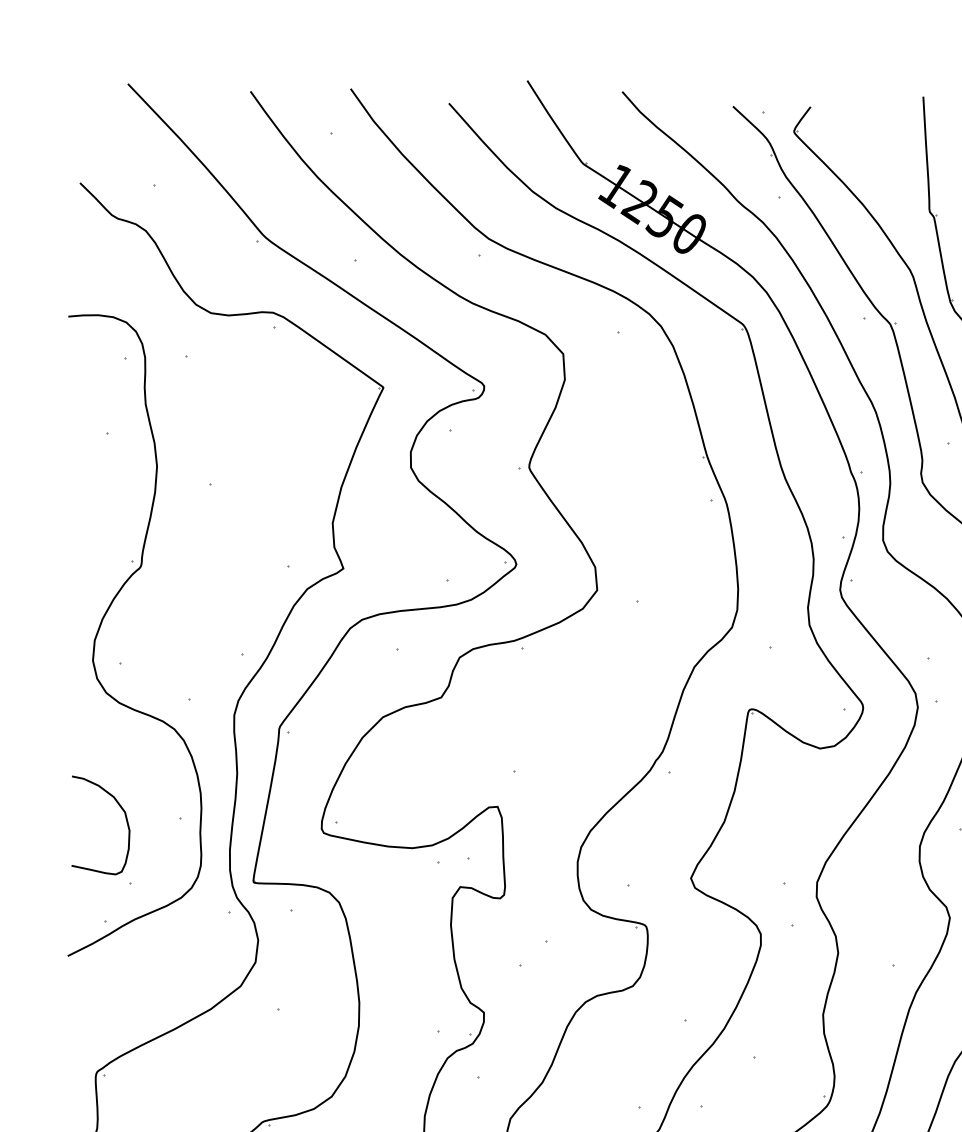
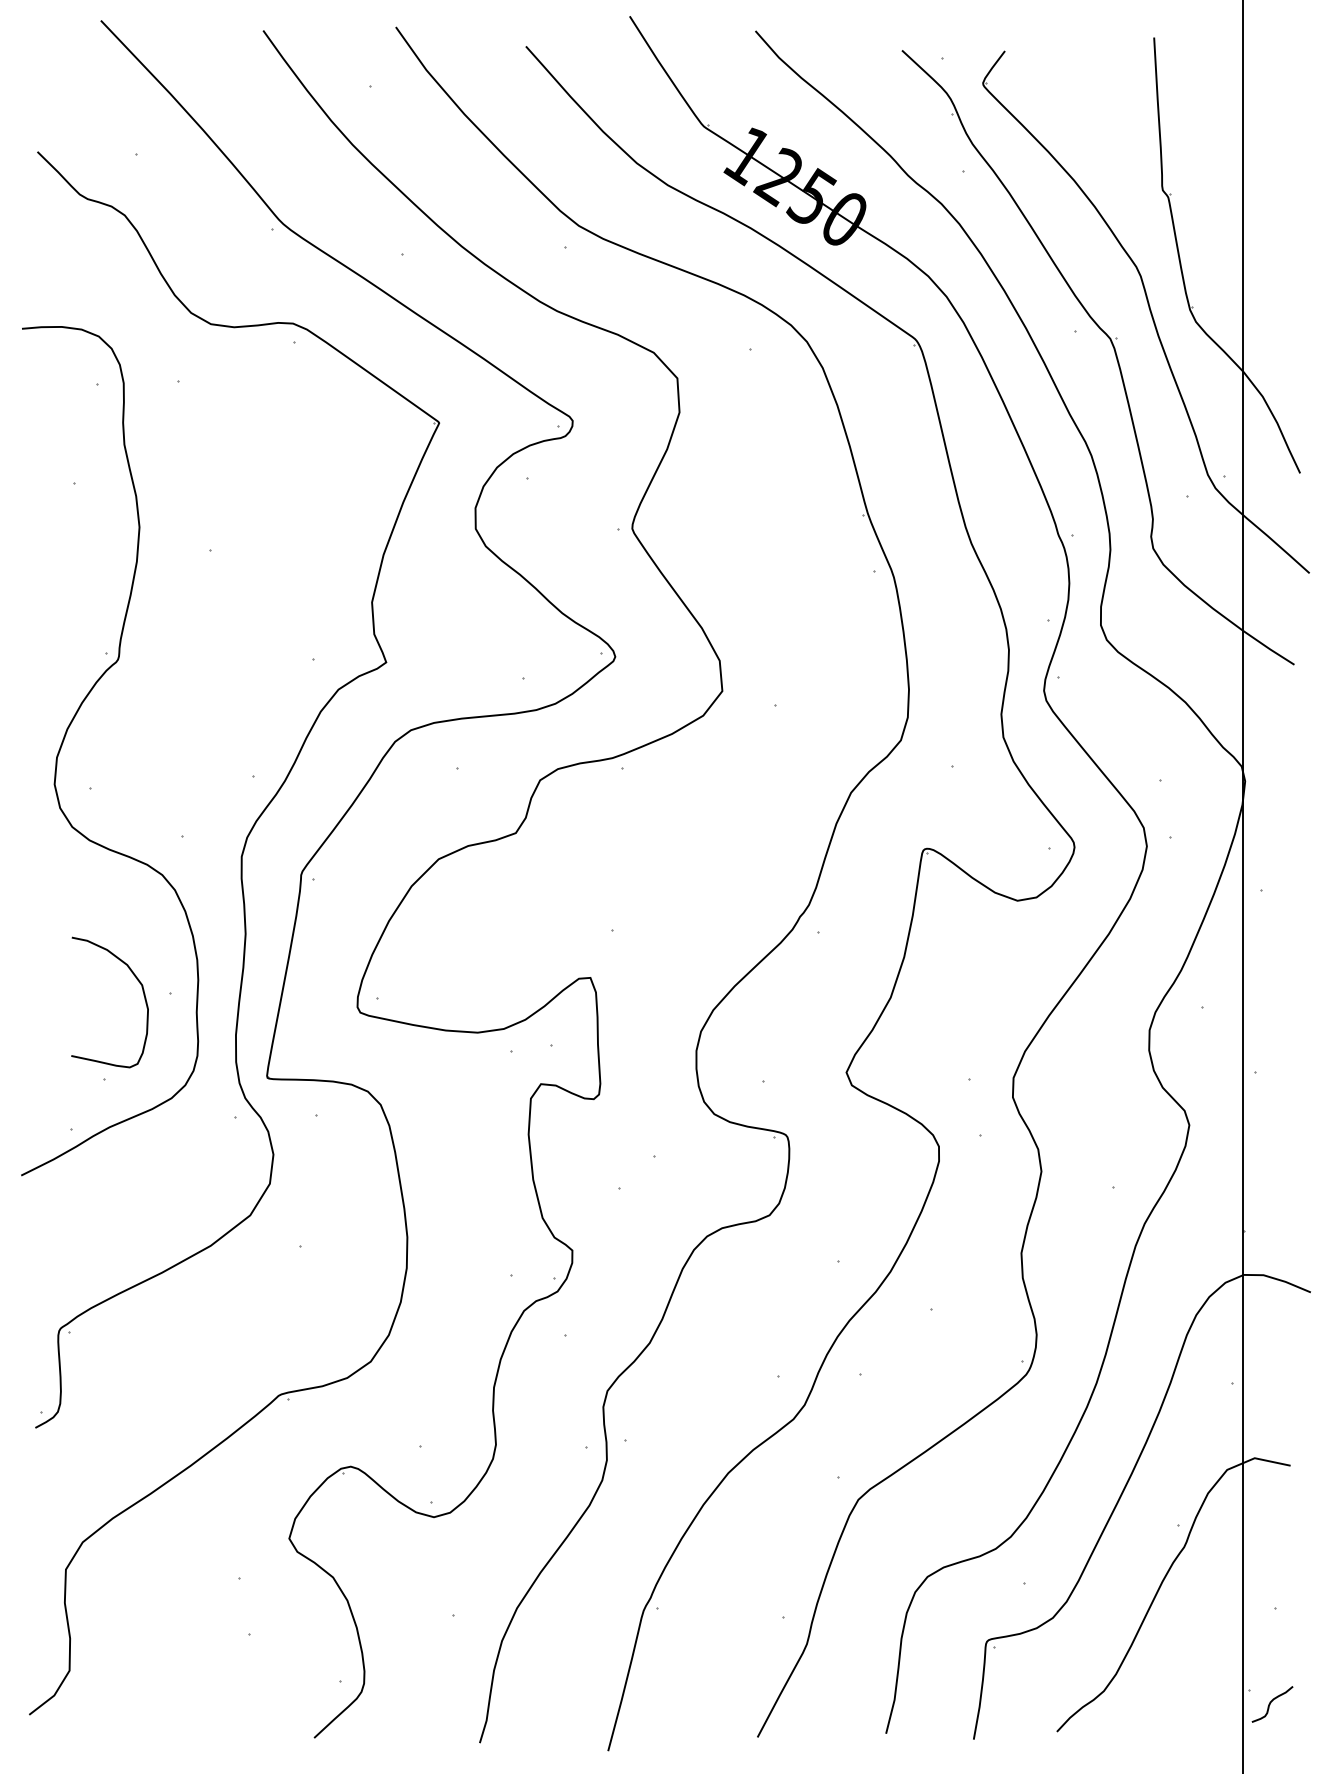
curve: (126, 820) -> (143, 995), moved

